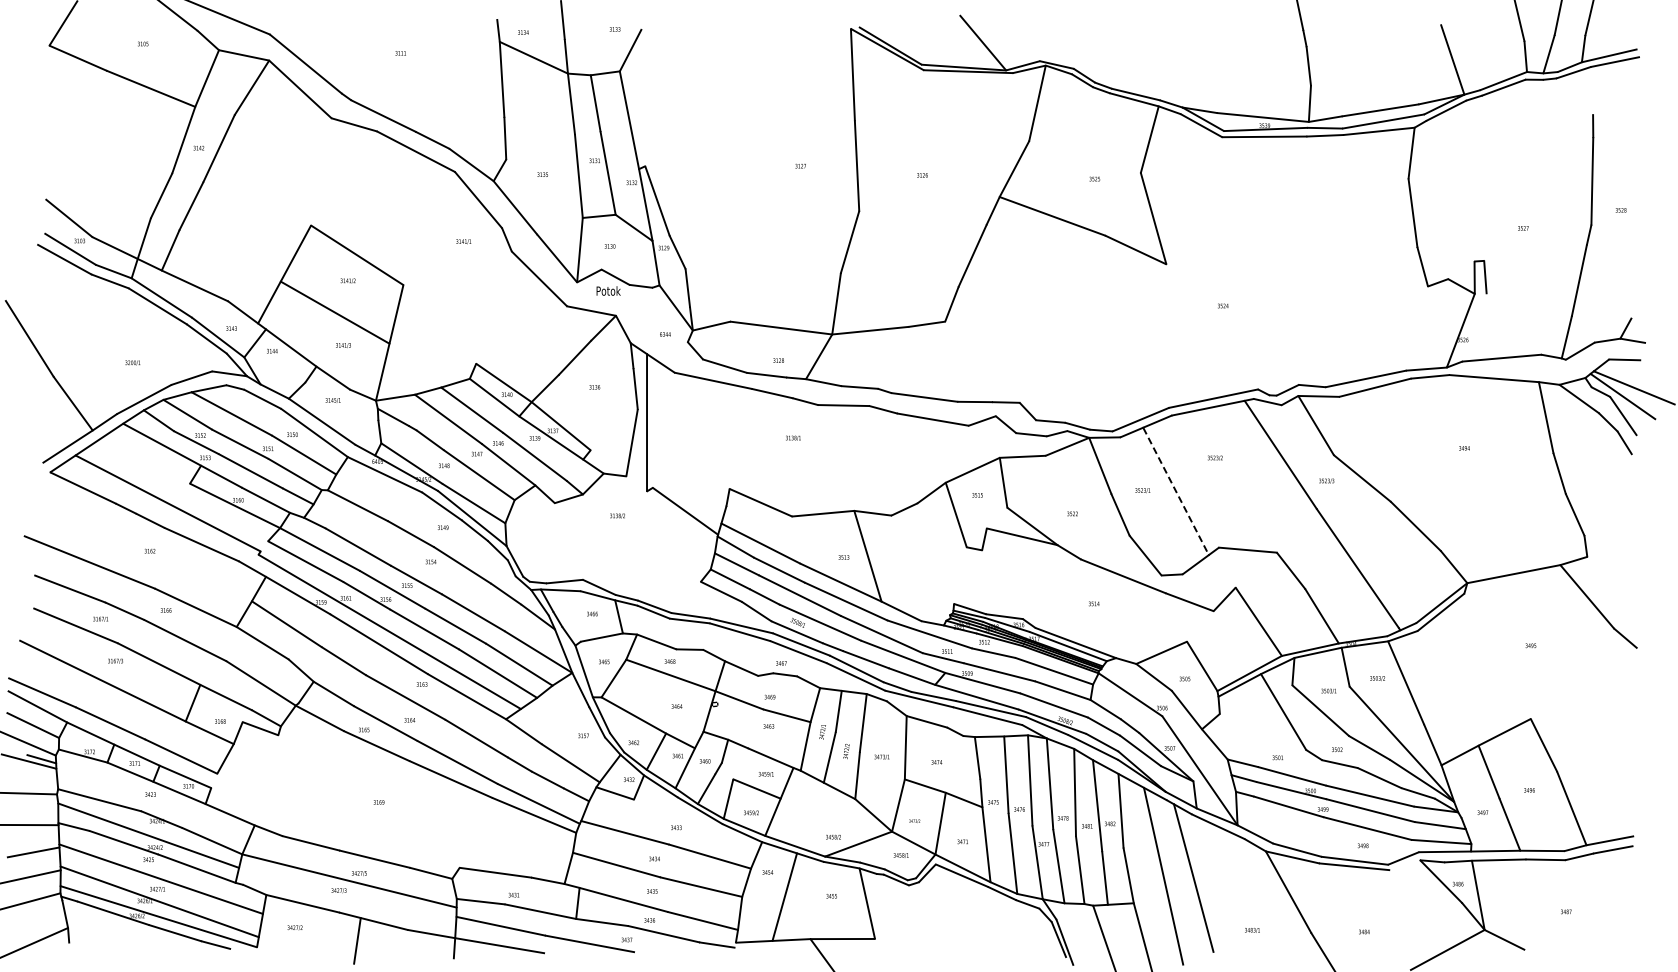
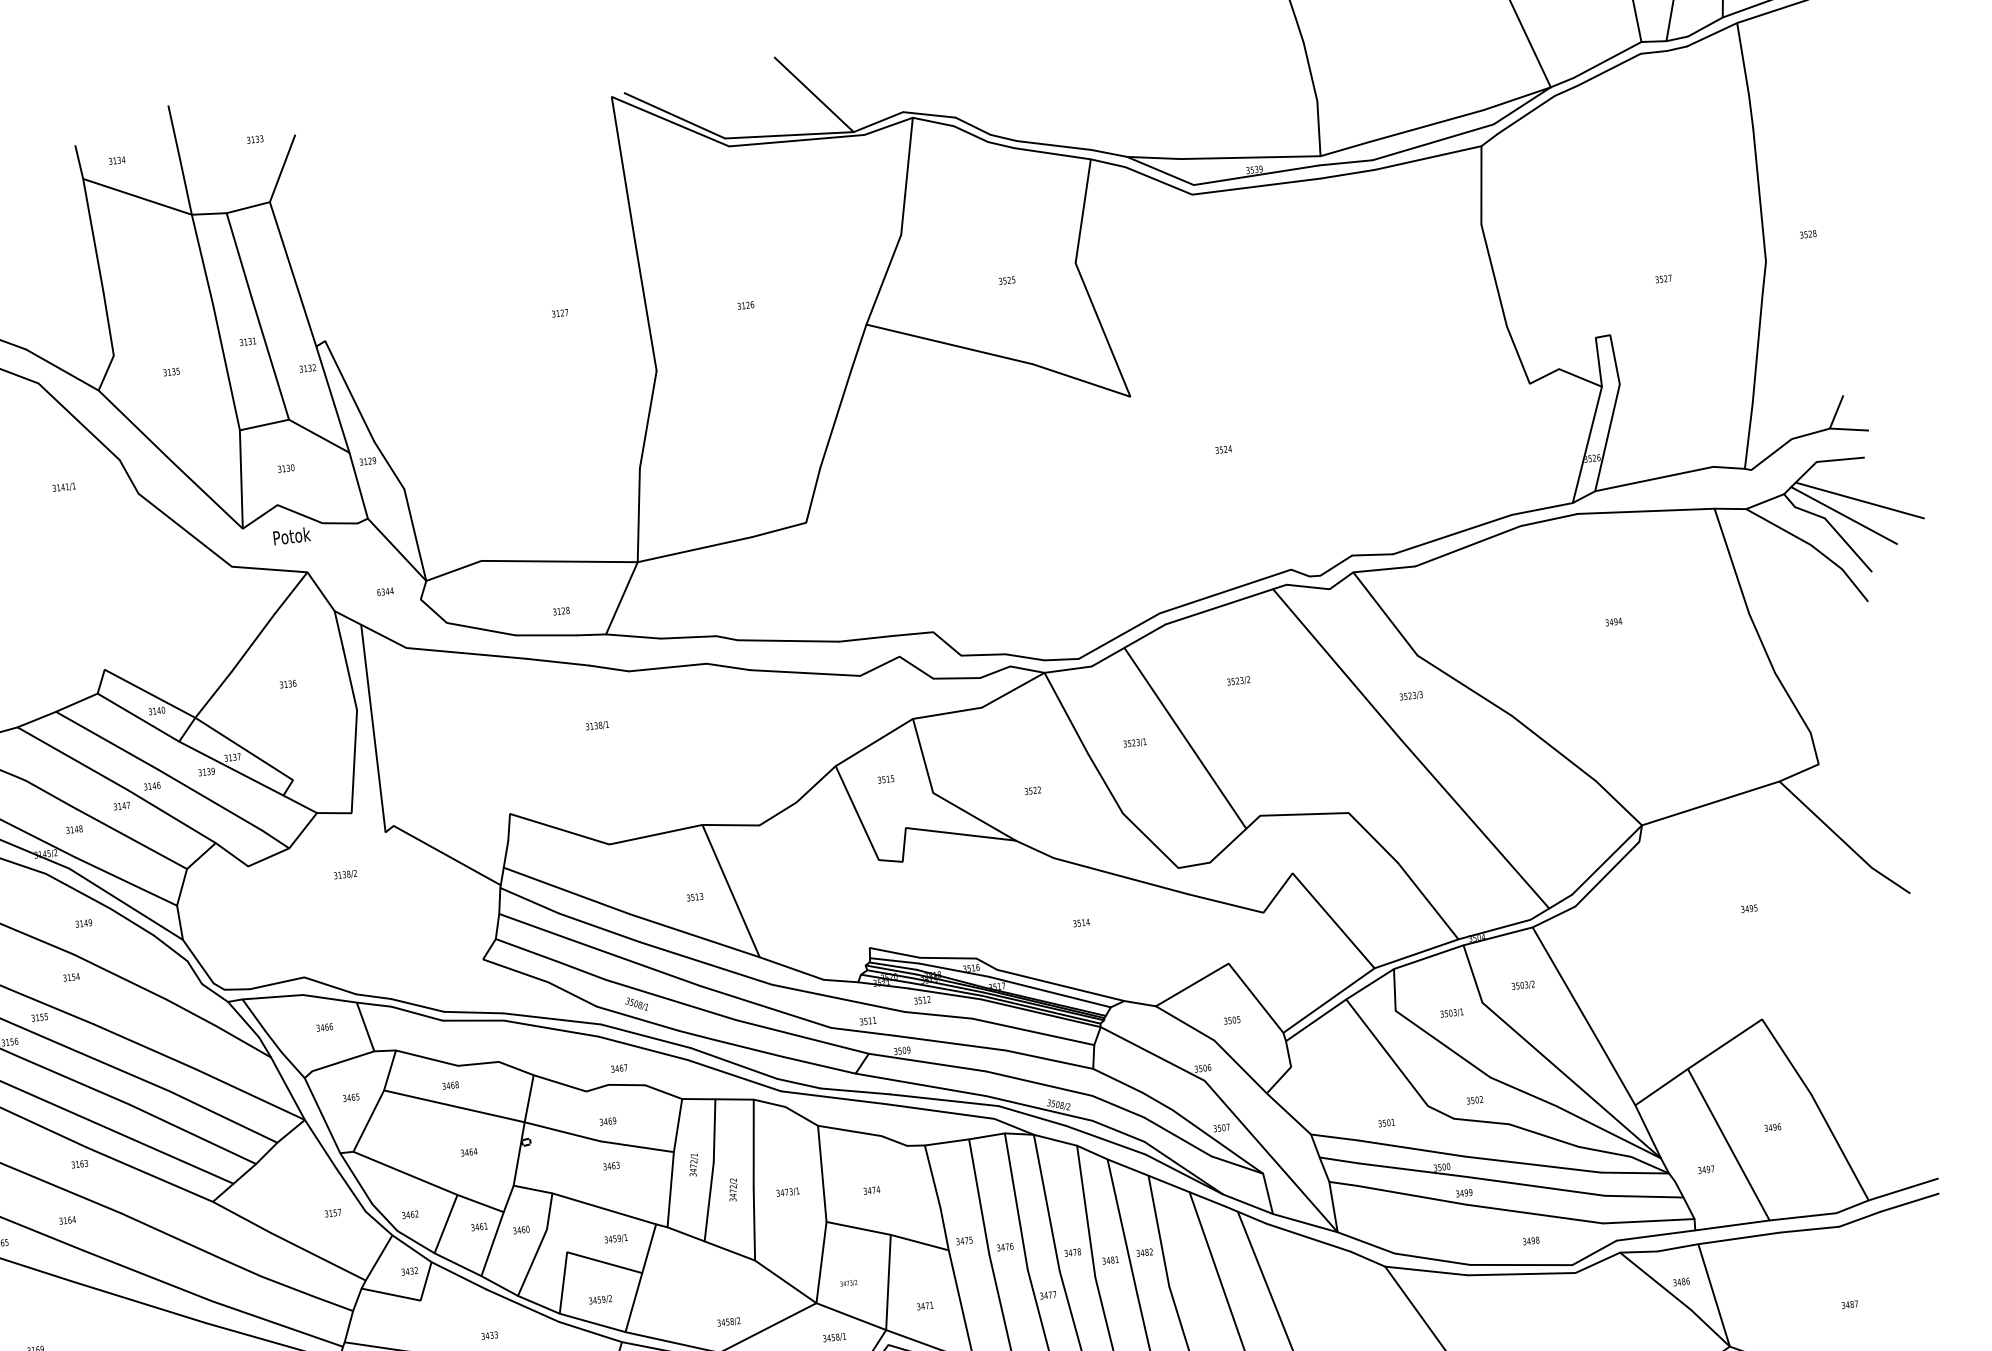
line: (1591, 90) -> (1742, 58), added
line: (1474, 327) -> (1607, 437), added
line: (1176, 491) -> (1186, 738), dashed -> solid
line: (1404, 865) -> (1597, 1263), added

